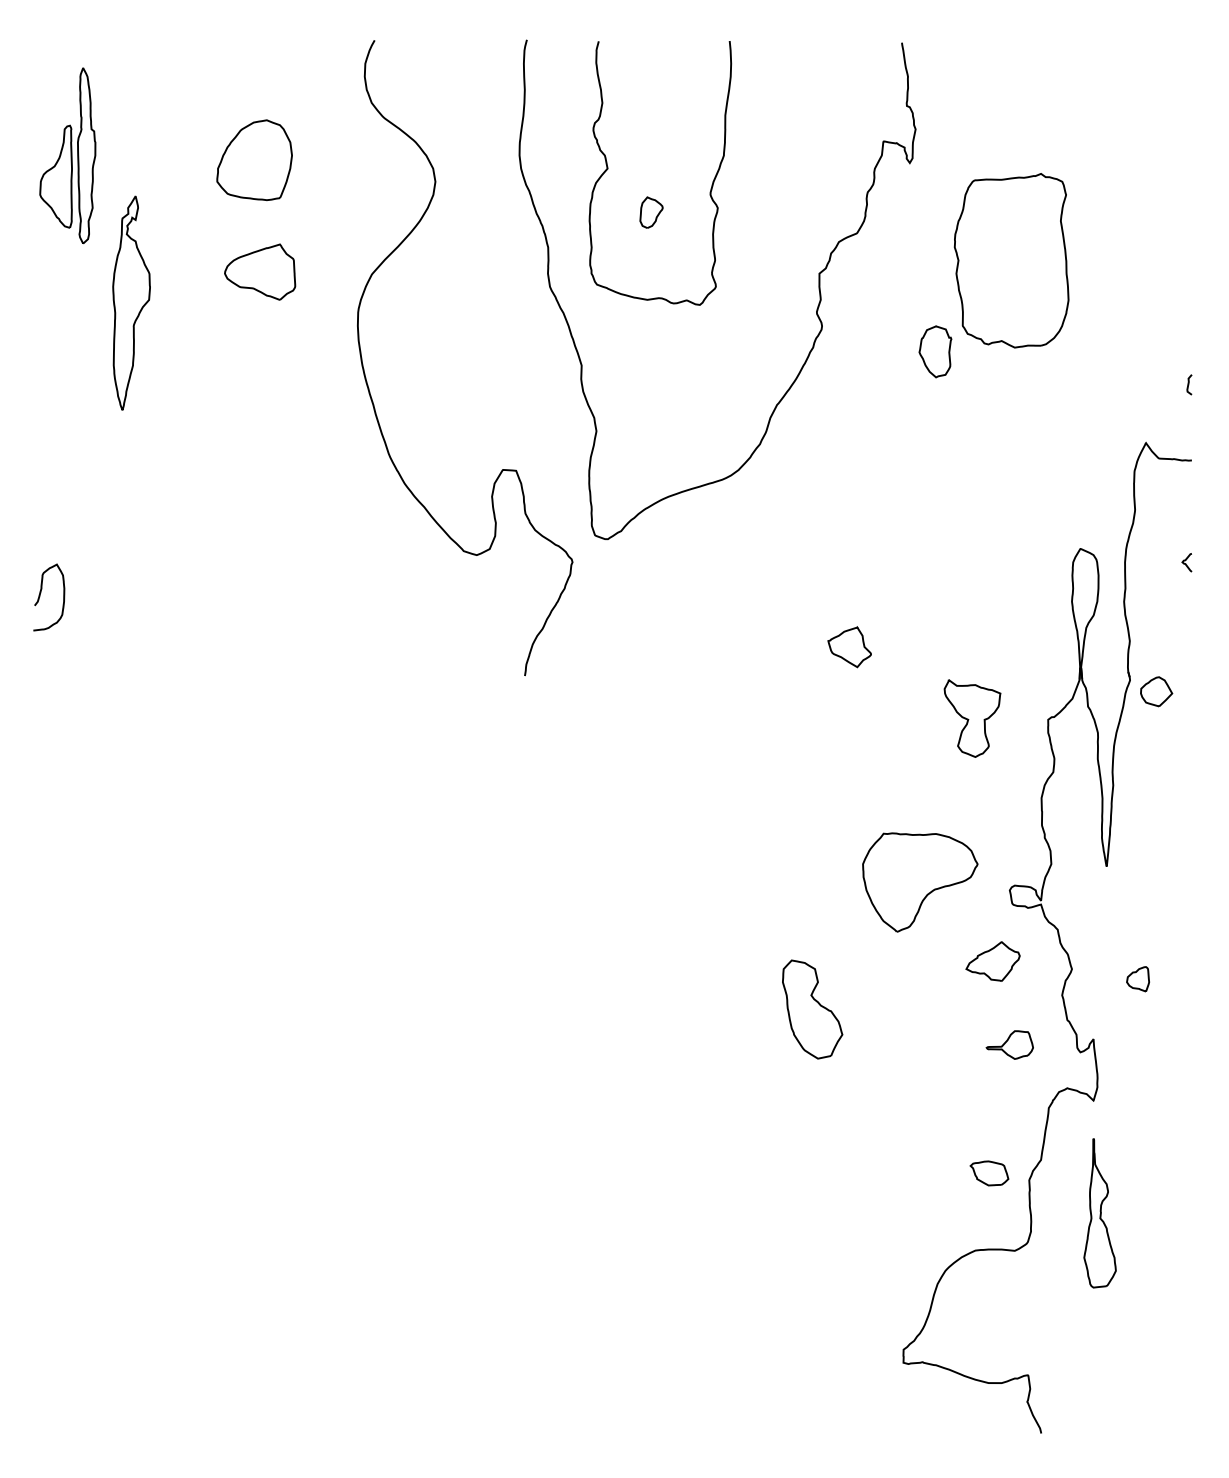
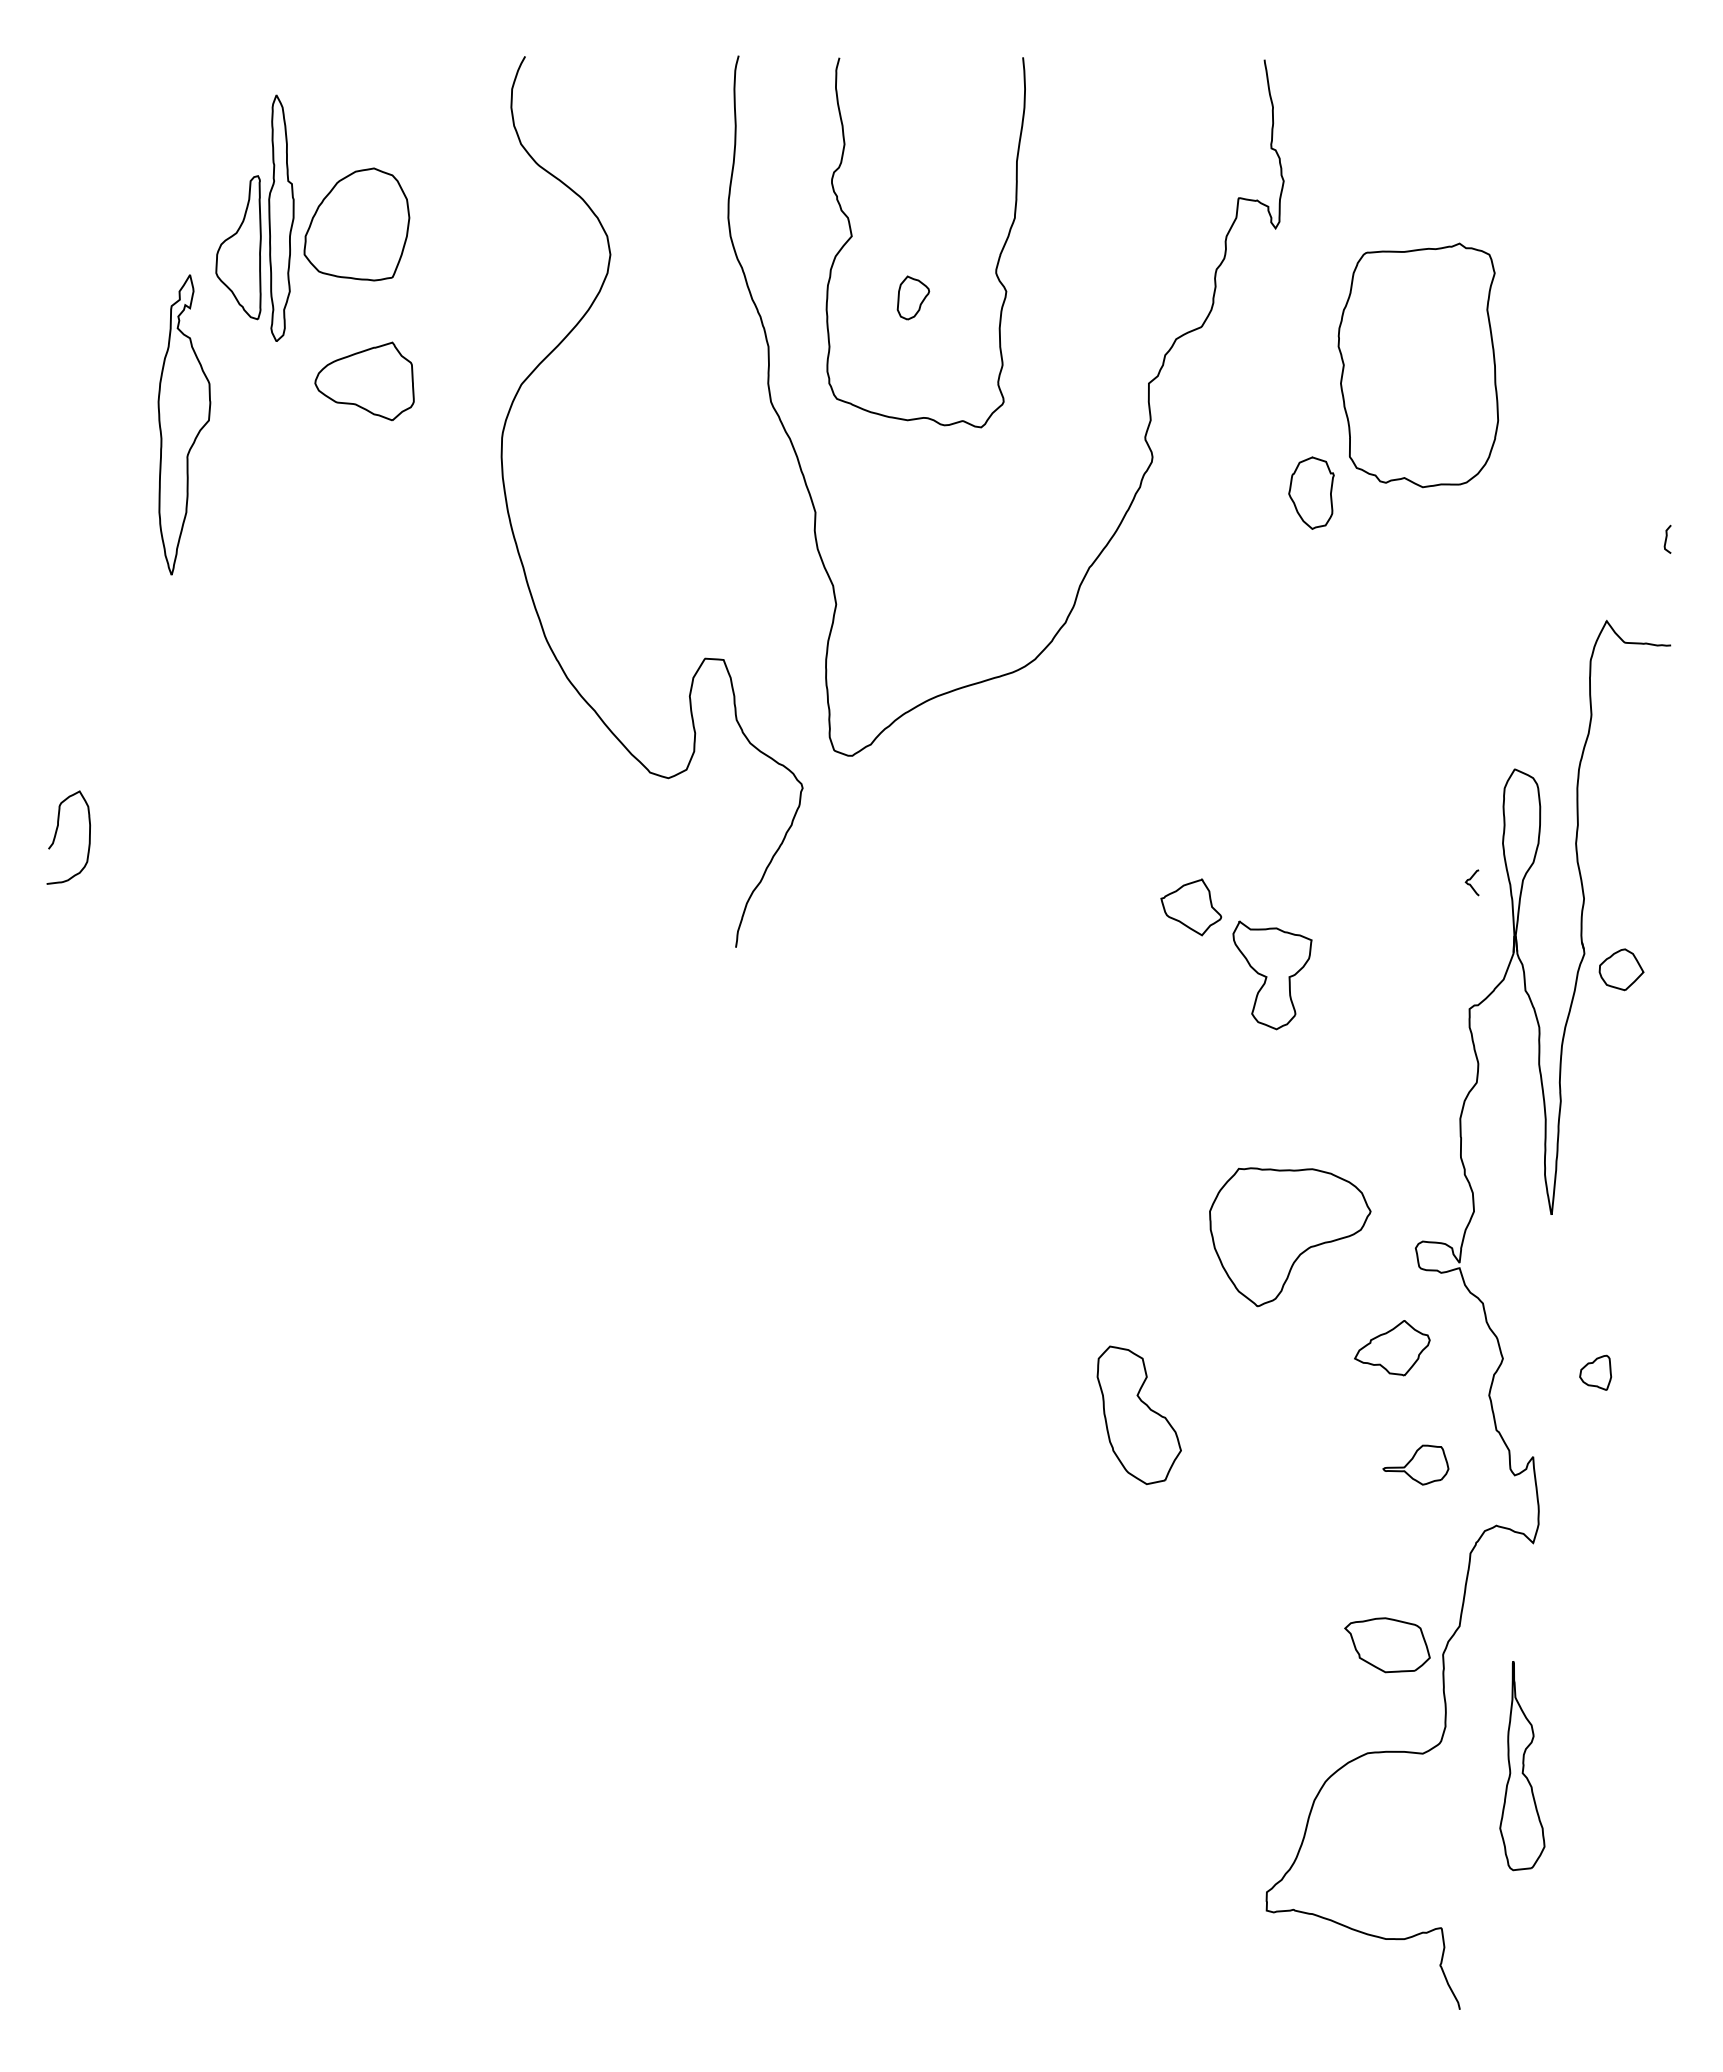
part: (67, 155) -> (254, 217), moved
curve: (1185, 563) -> (1470, 883), moved
part: (972, 718) -> (1272, 975), moved
part: (988, 1172) -> (1386, 1644), size x1.6
part: (1100, 1213) -> (1522, 1766), moved

